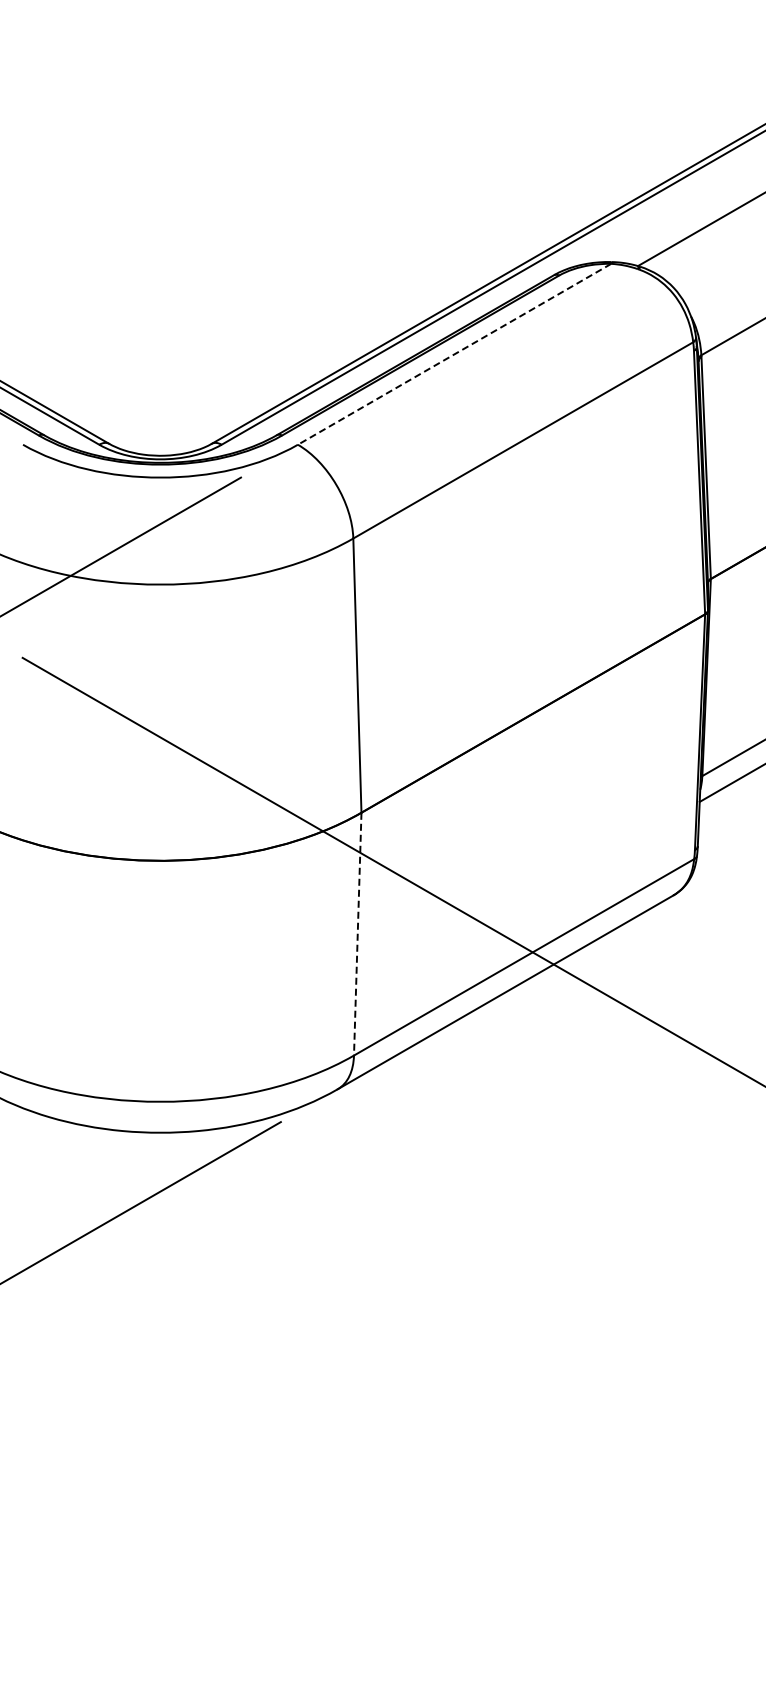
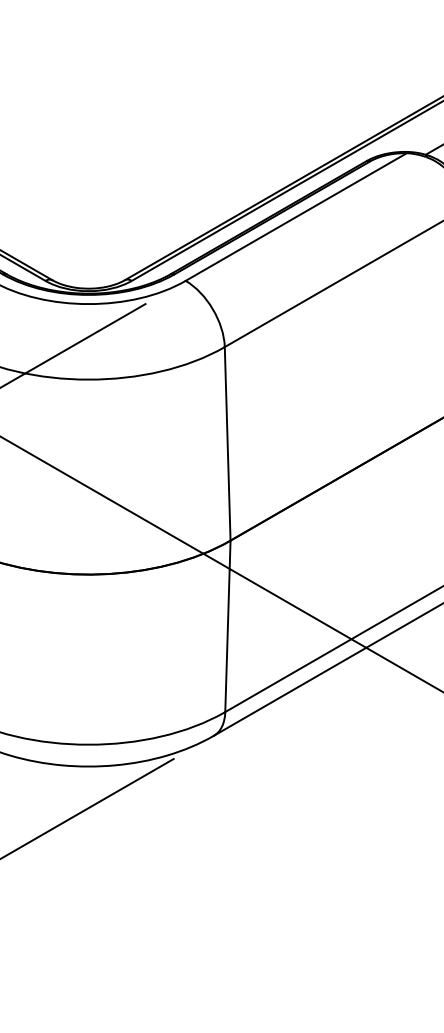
line: (454, 354) -> (296, 217), dashed -> solid
line: (357, 934) -> (227, 626), dashed -> solid

